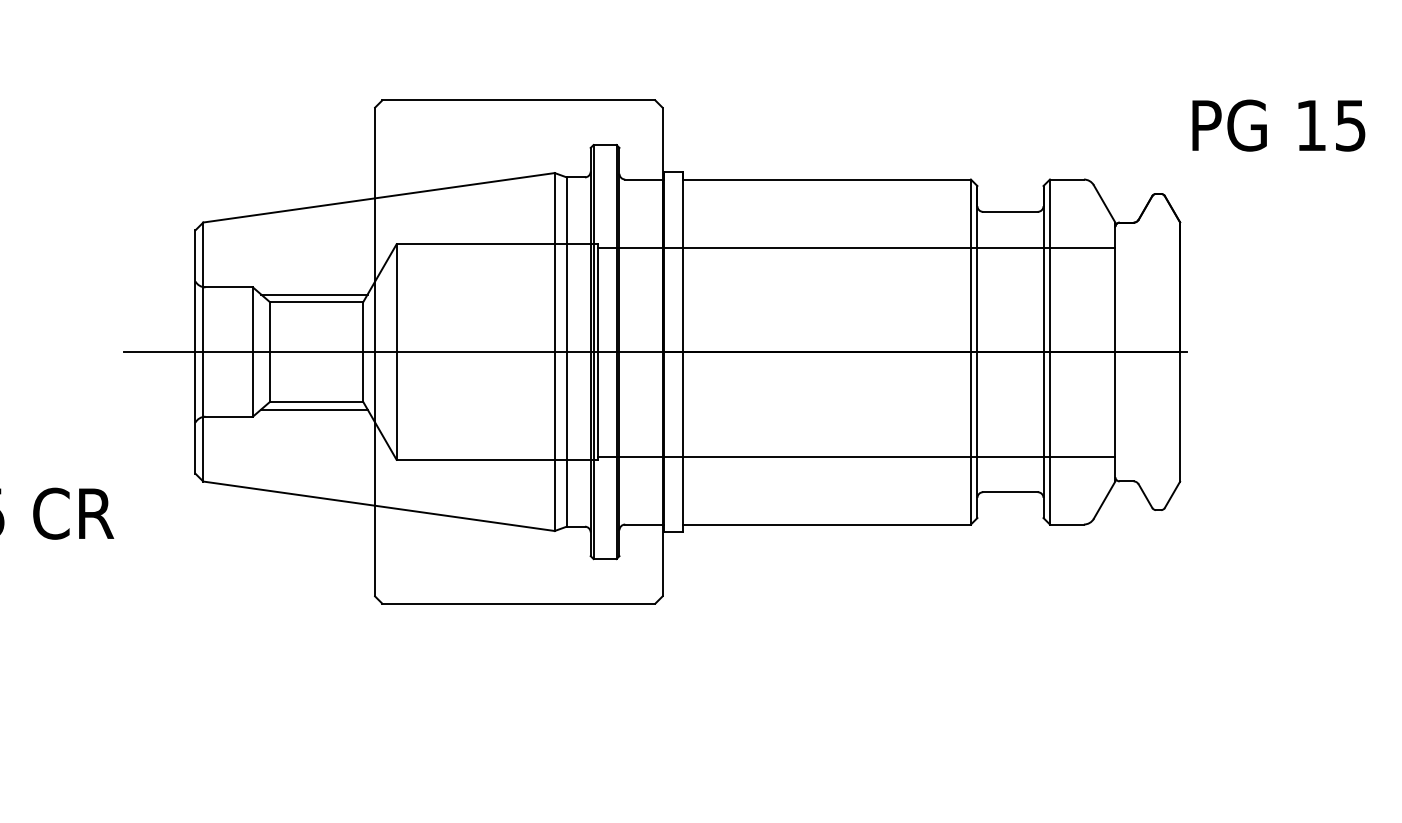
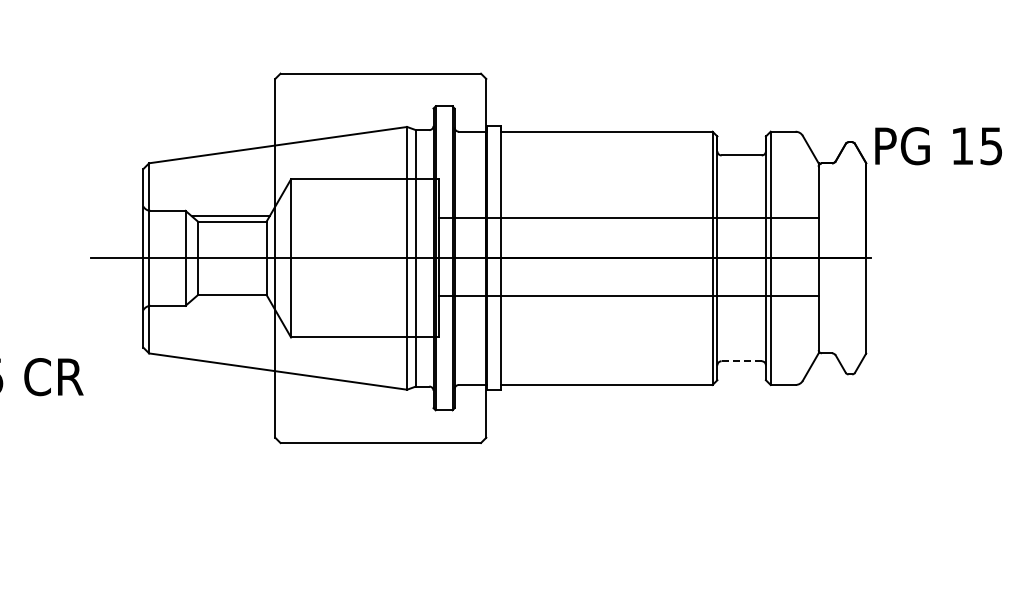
text: (1278, 126) -> (938, 146), moved
line: (856, 247) -> (628, 217), moved
line: (314, 409) -> (230, 300), removed
line: (856, 457) -> (628, 296), moved
line: (1011, 492) -> (742, 361), solid -> dashed

